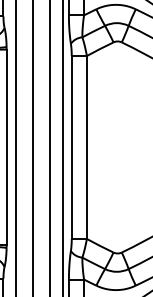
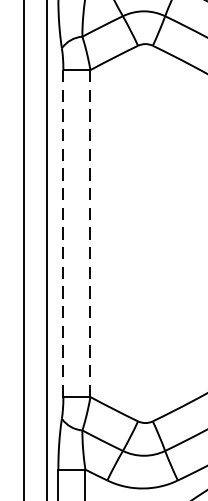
line: (71, 146) -> (62, 231), solid -> dashed
line: (86, 146) -> (89, 231), solid -> dashed

